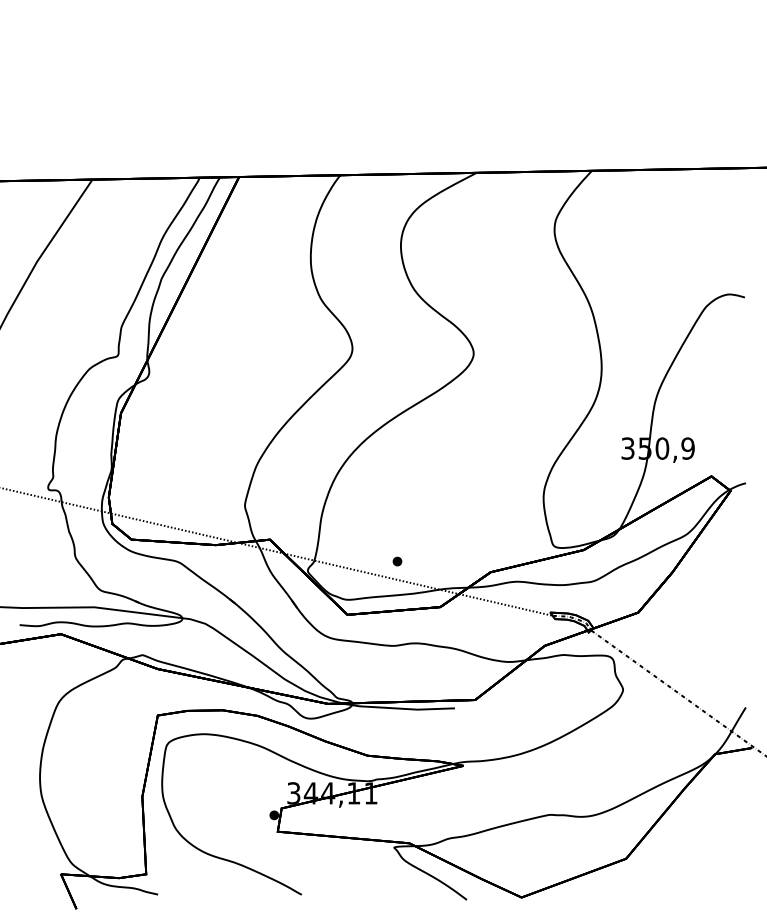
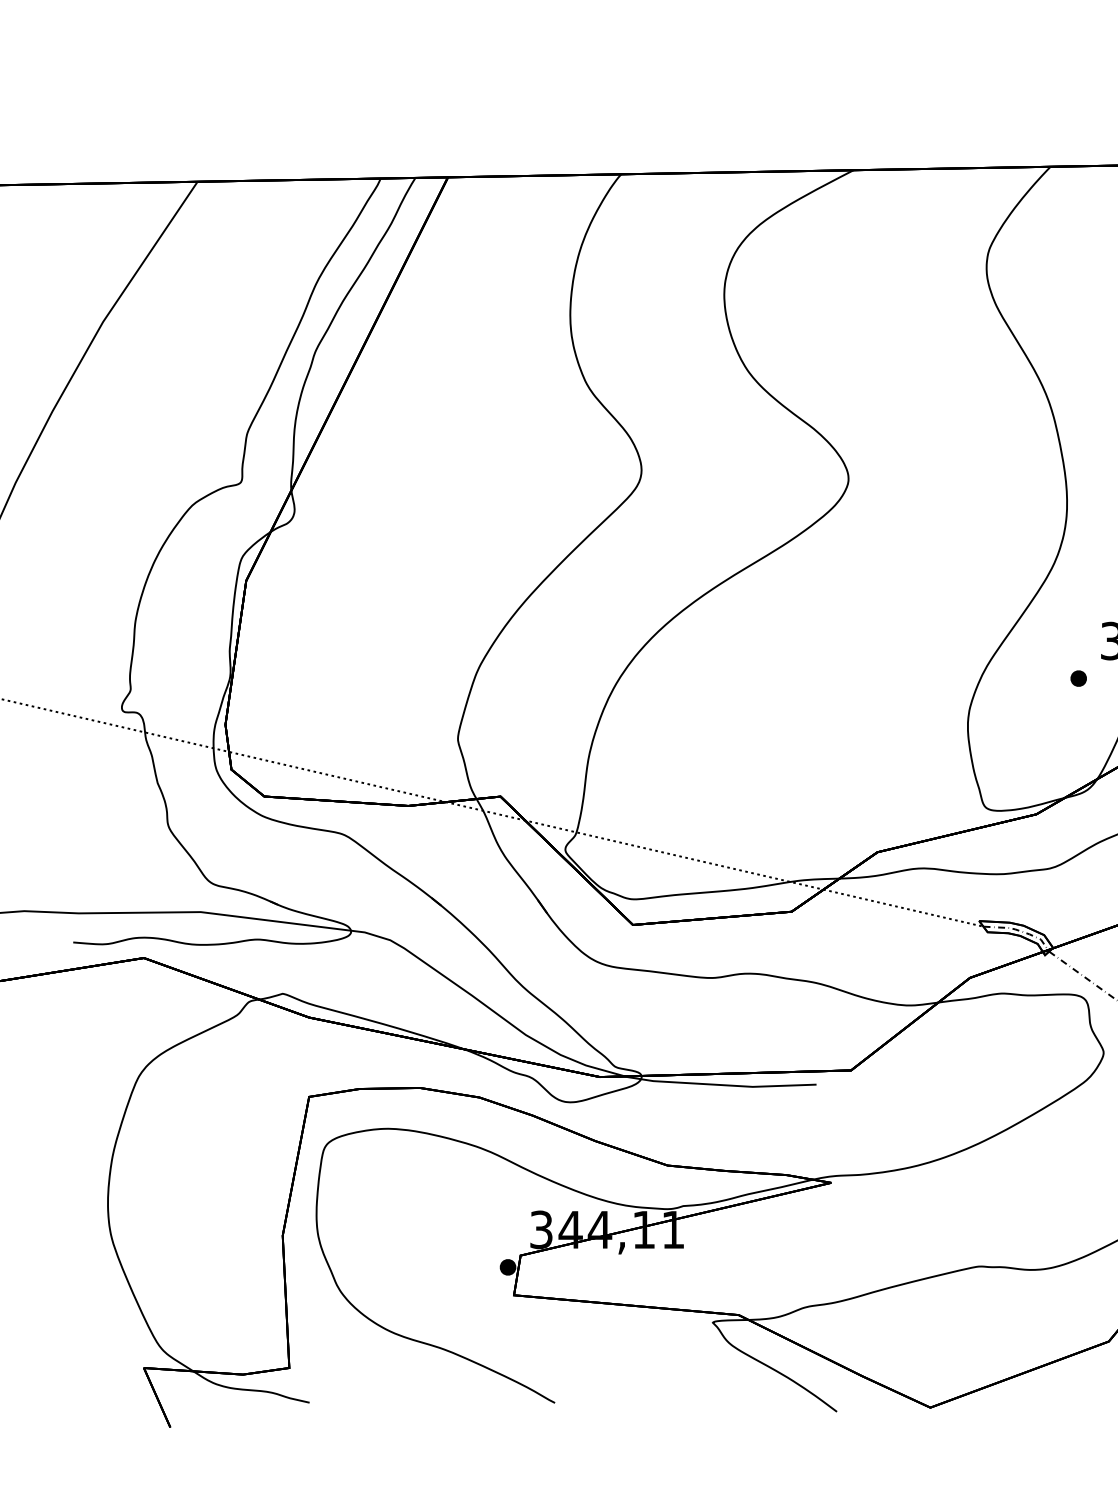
part: (397, 561) -> (1078, 678), moved

